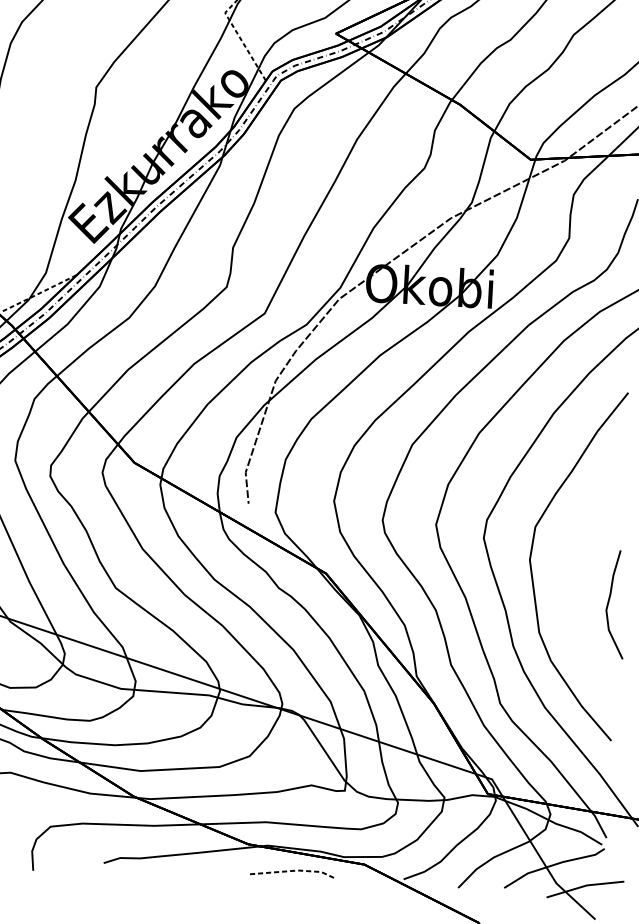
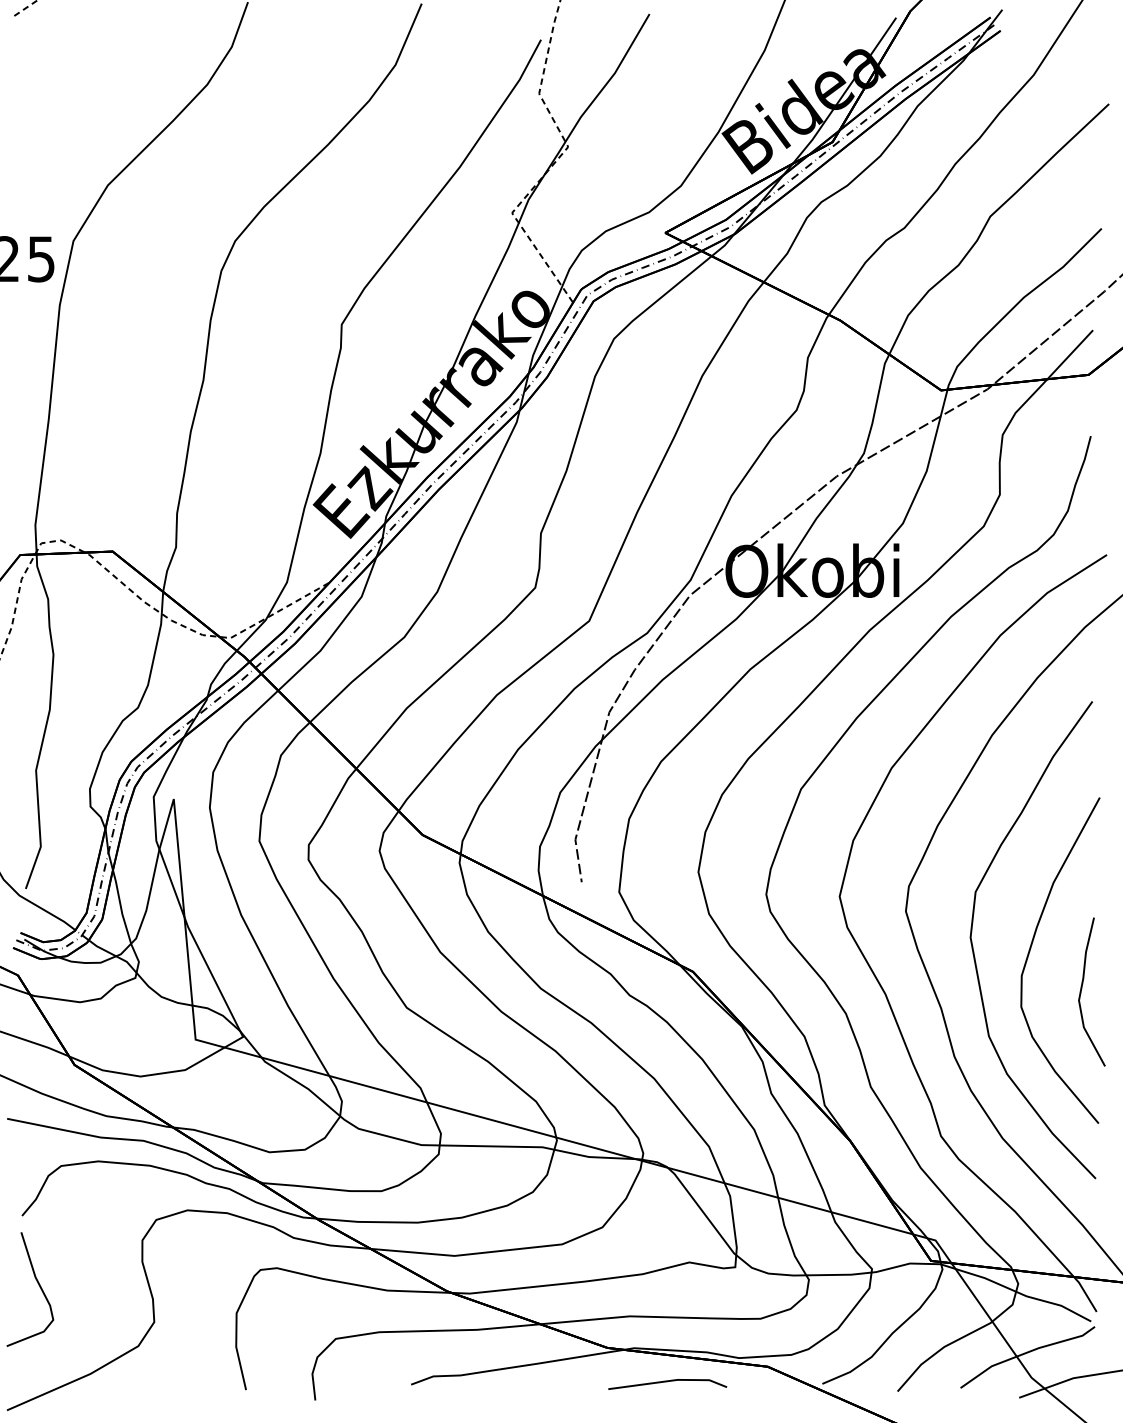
curve: (573, 572) -> (1030, 951), added
line: (291, 871) -> (668, 1381), dashed -> solid

